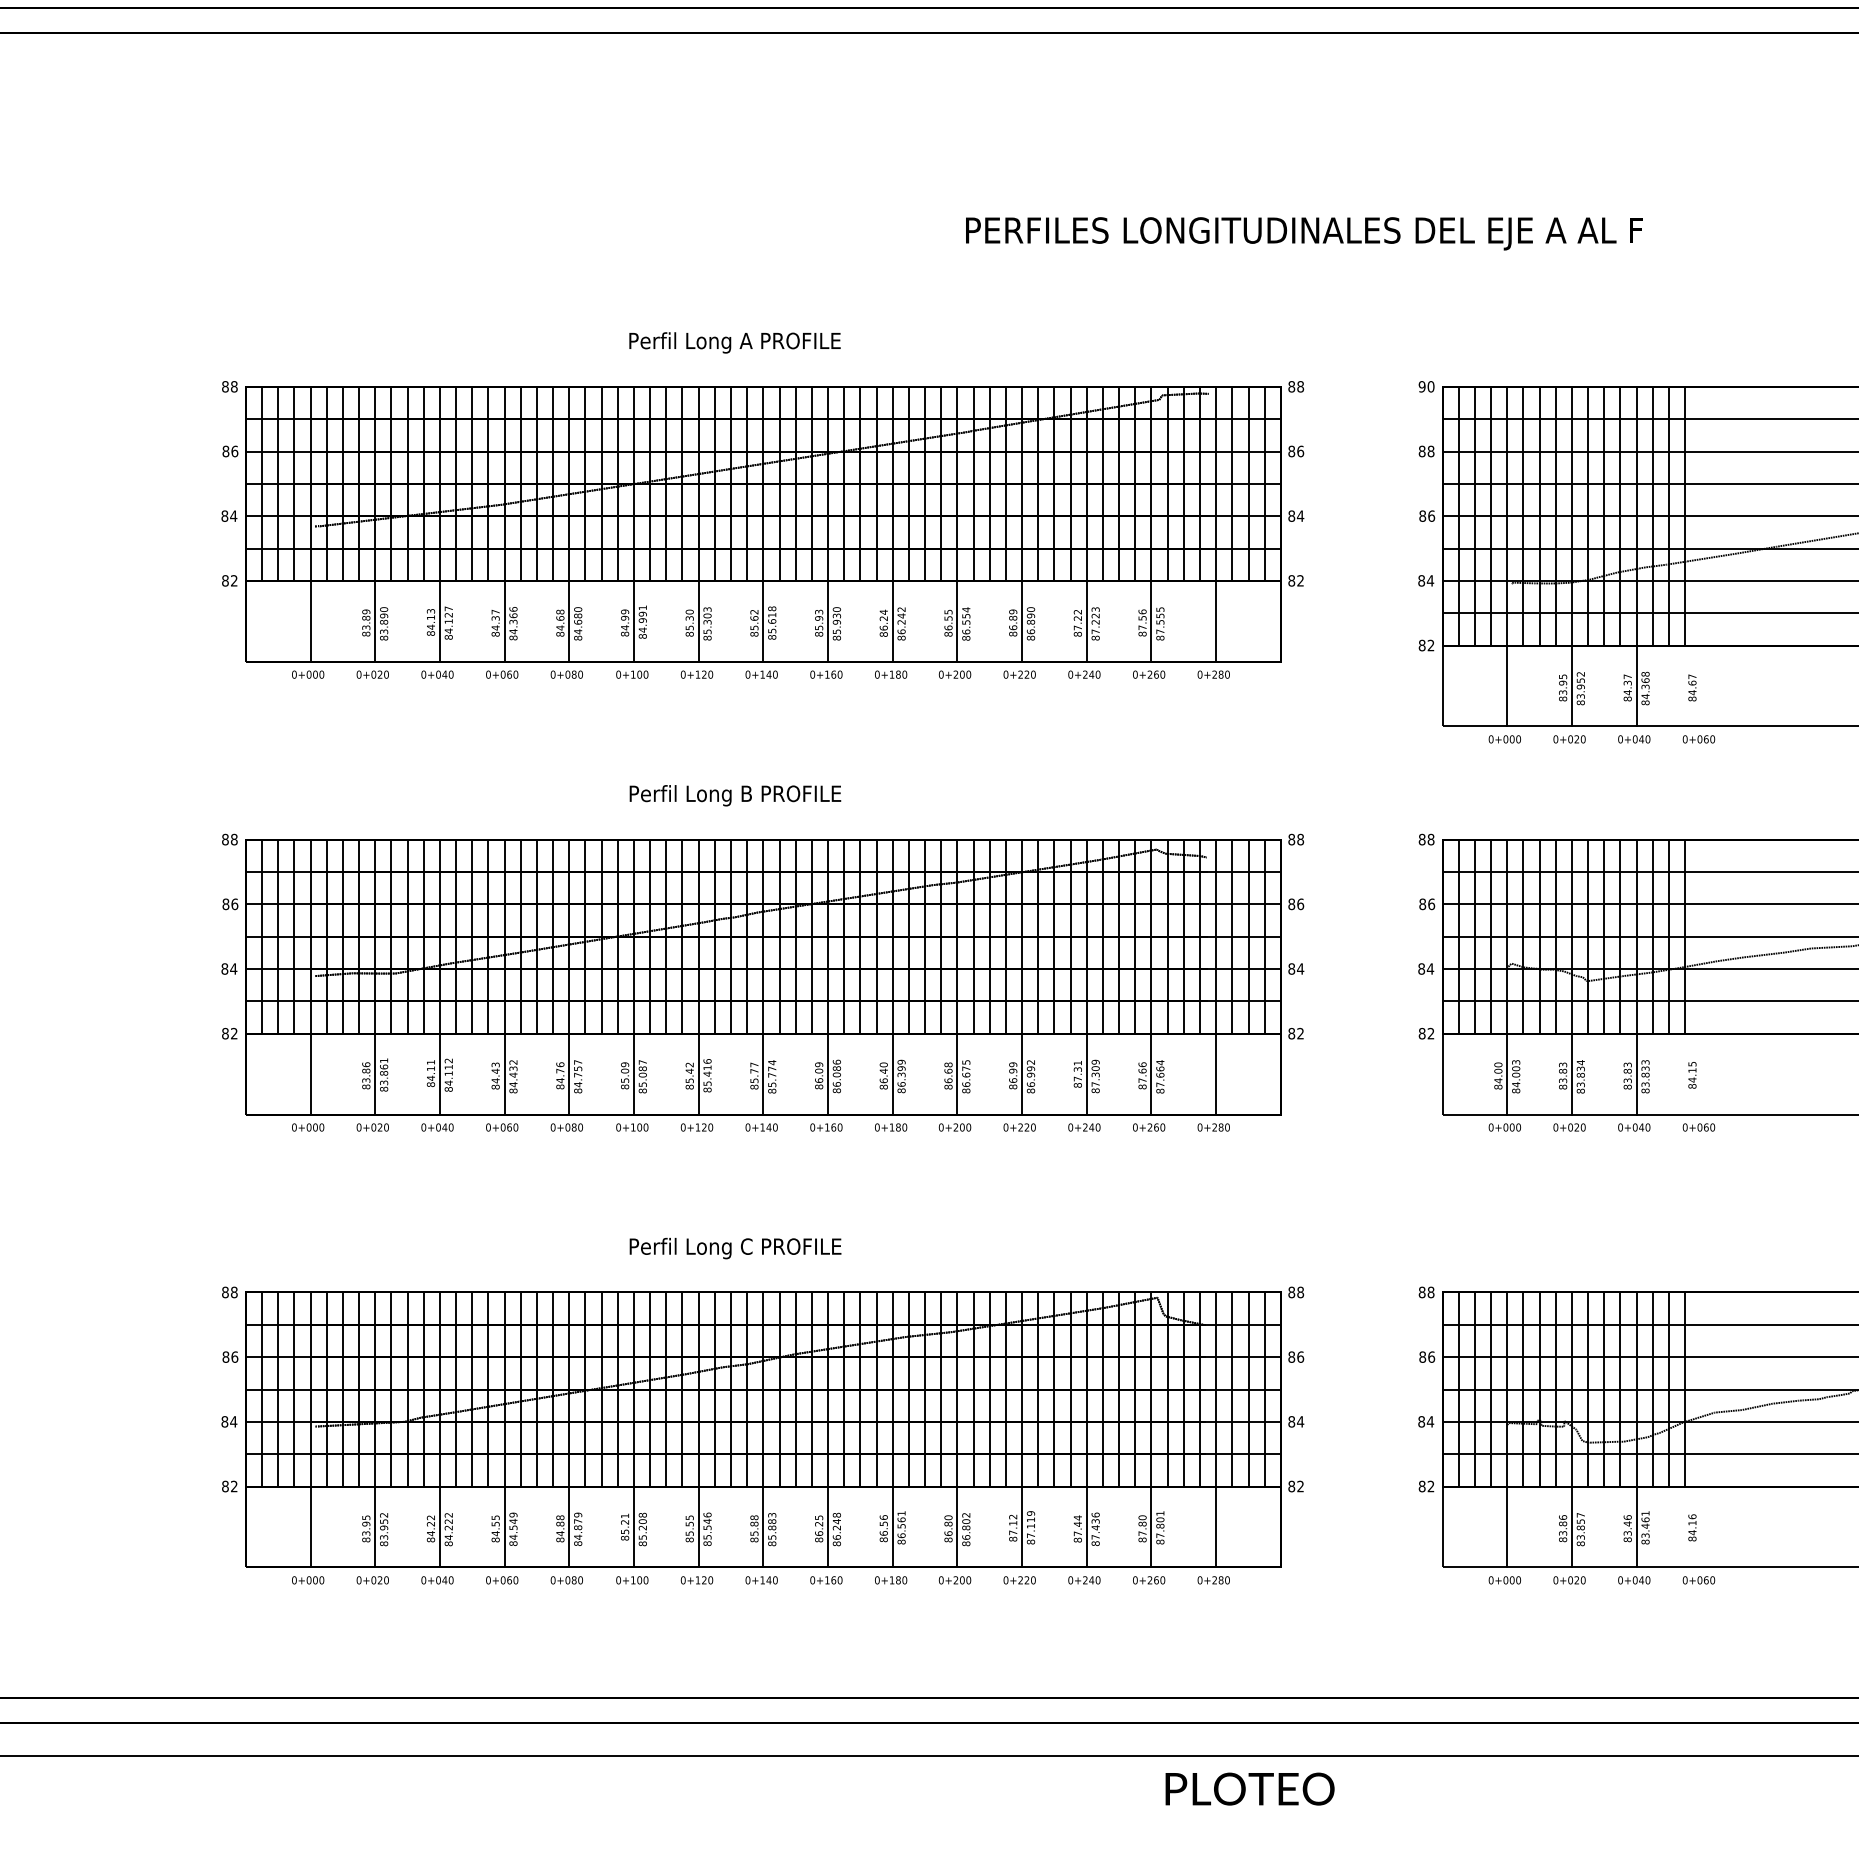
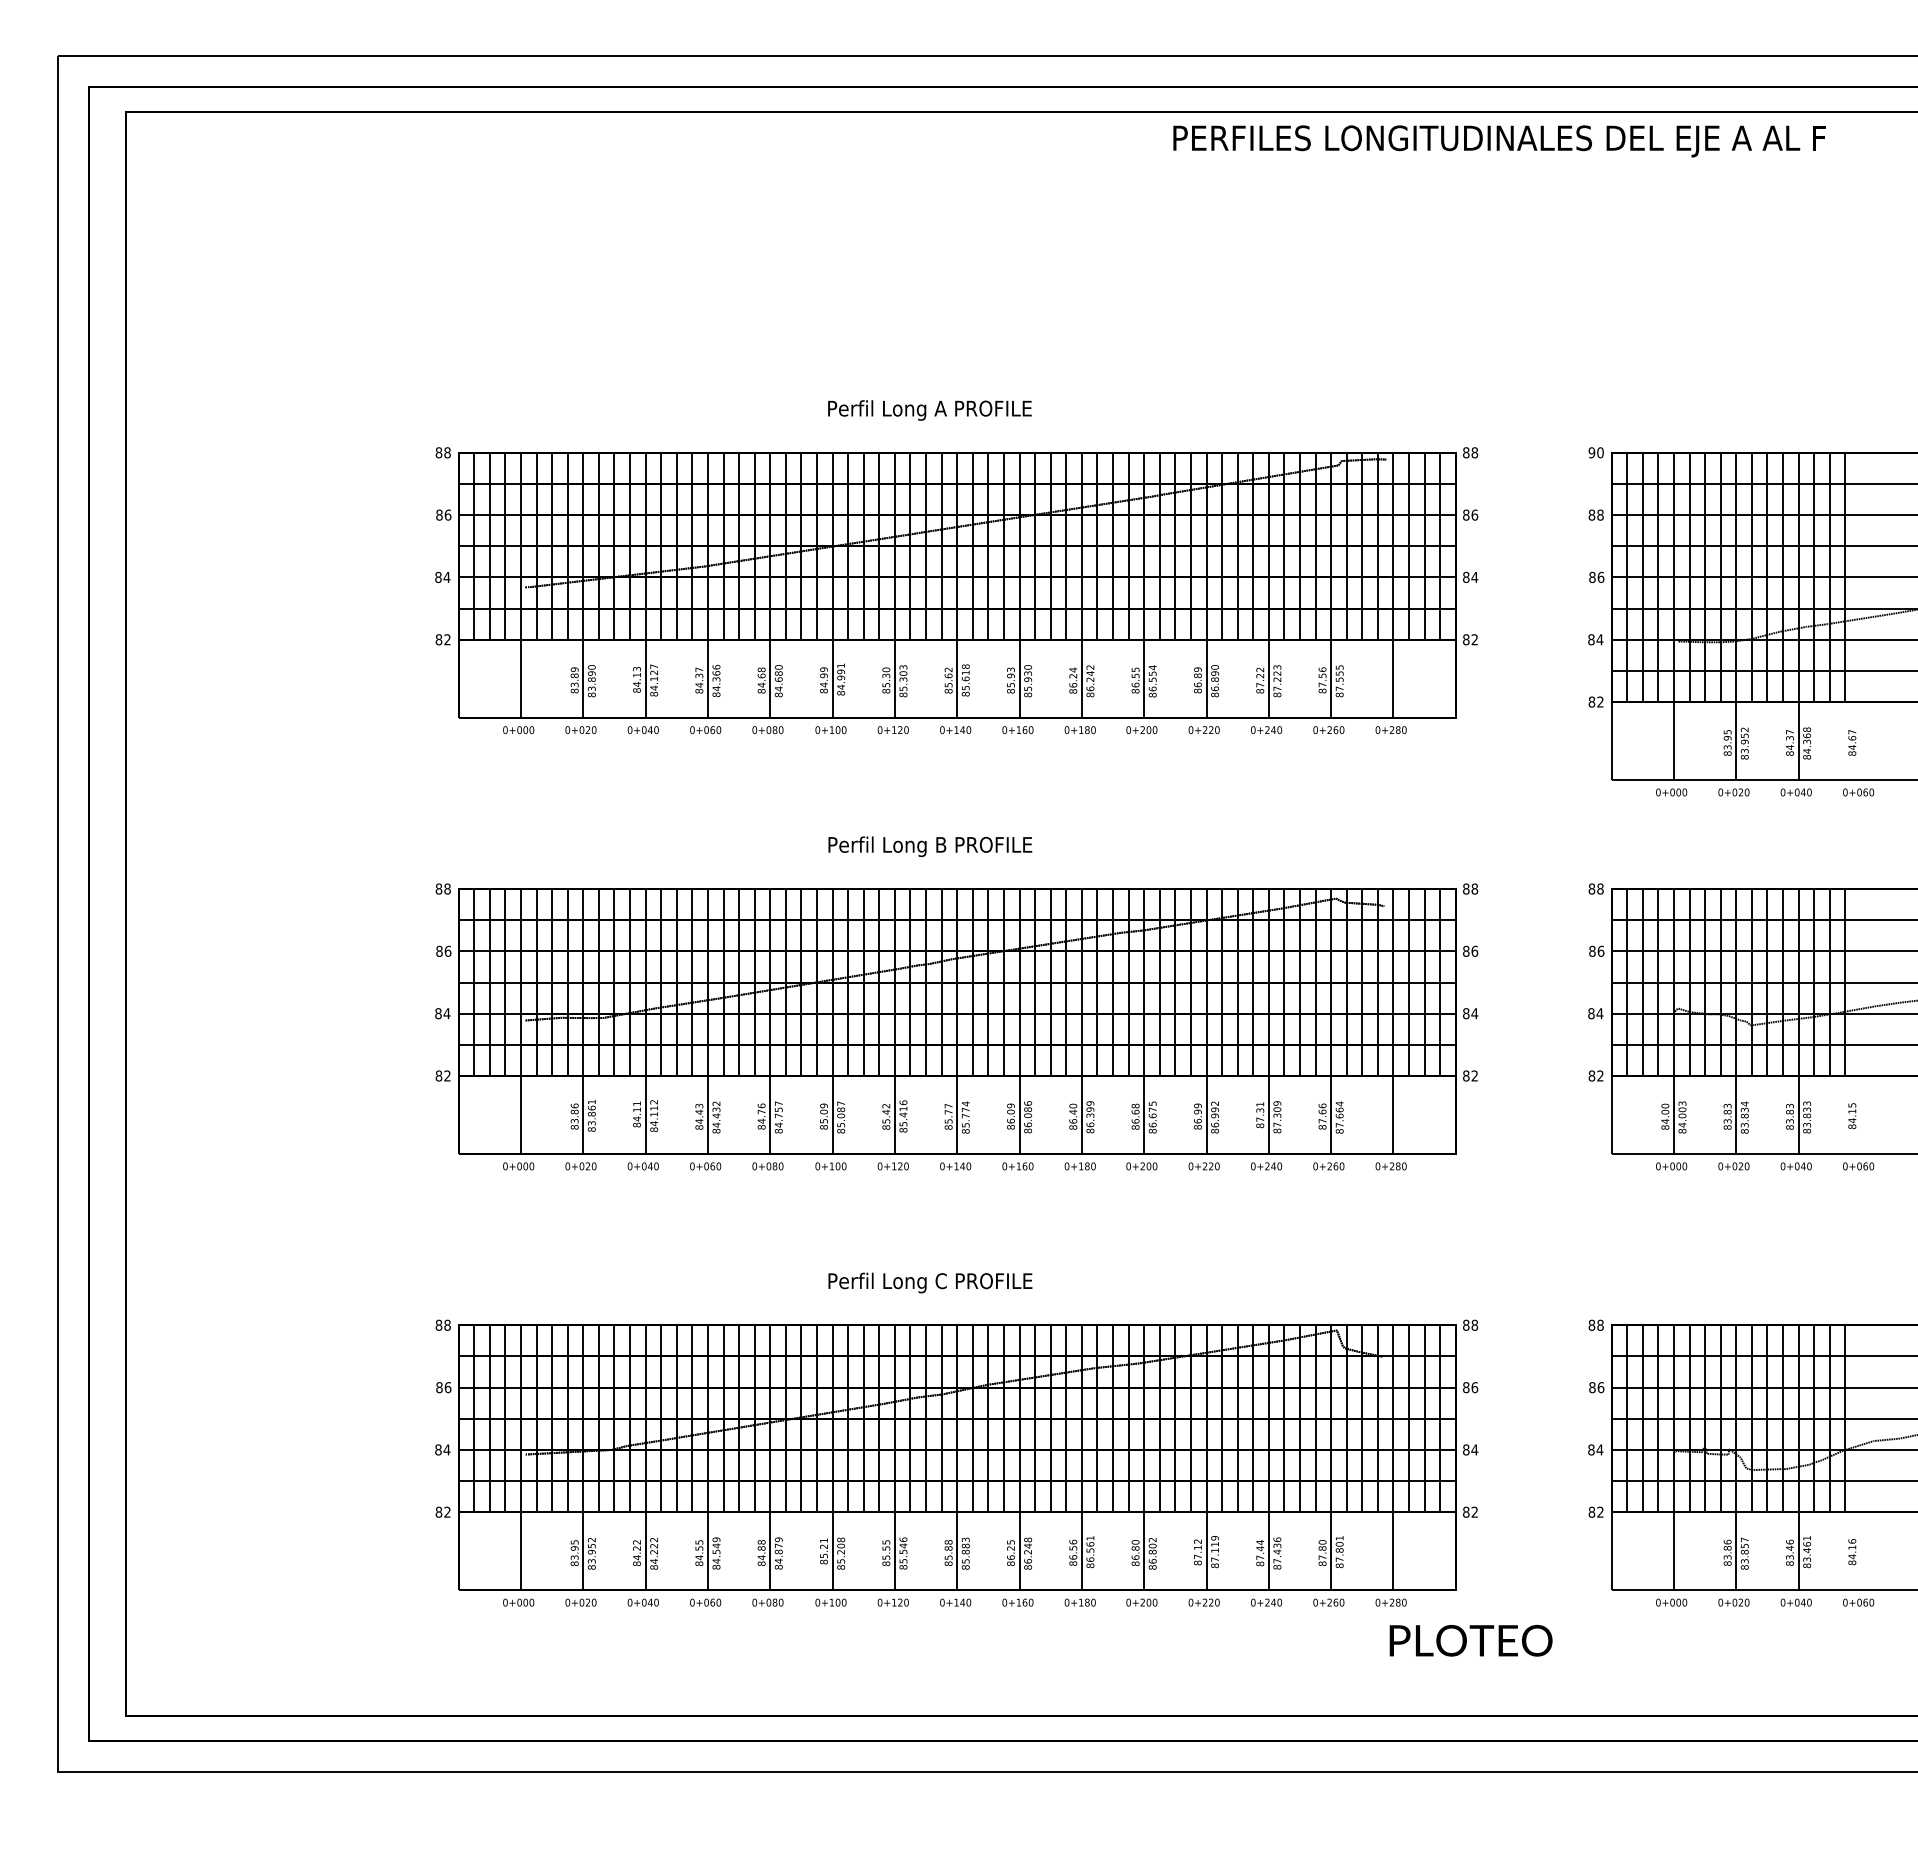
text: (1304, 233) -> (1499, 141), moved
text: (1249, 1788) -> (1470, 1640), moved

